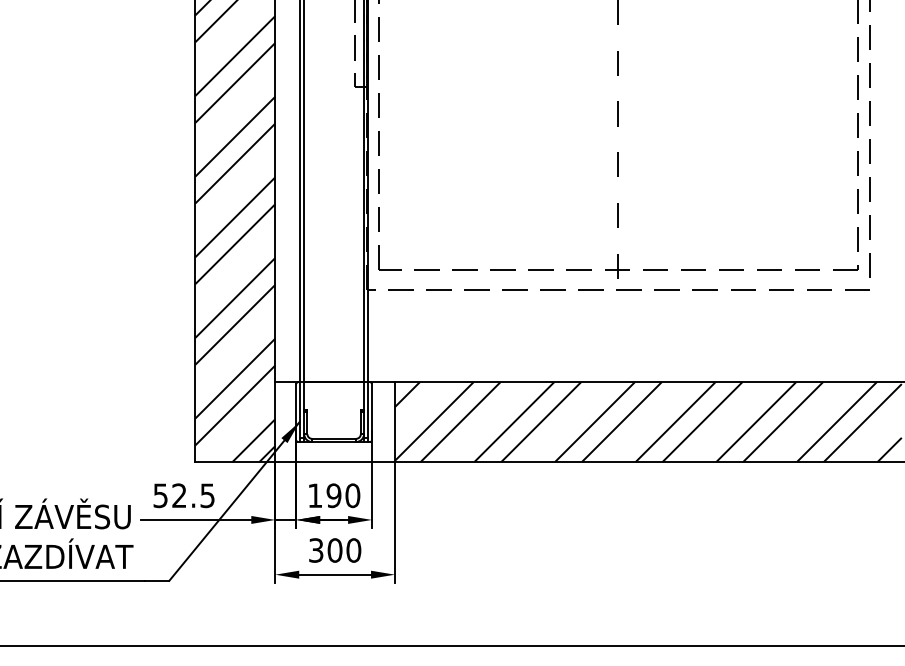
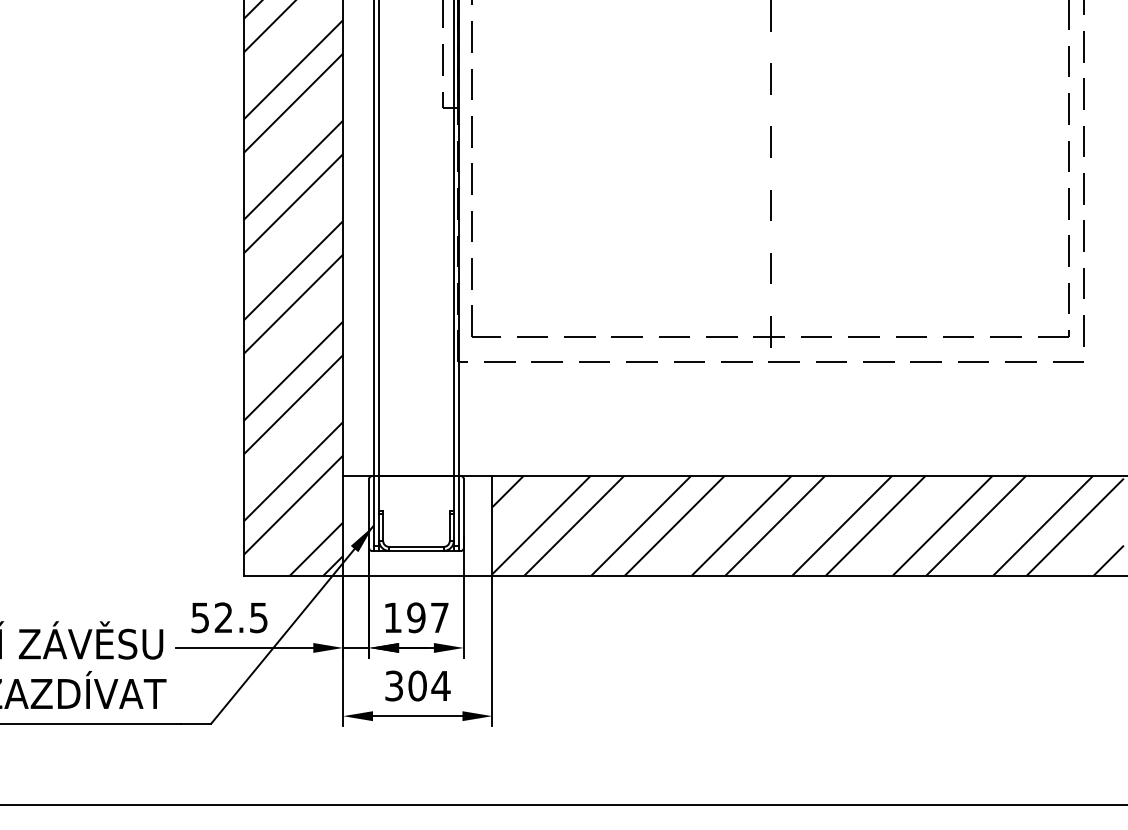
text: (352, 495) -> (439, 617), 190 -> 197
text: (353, 550) -> (440, 686), 300 -> 304

